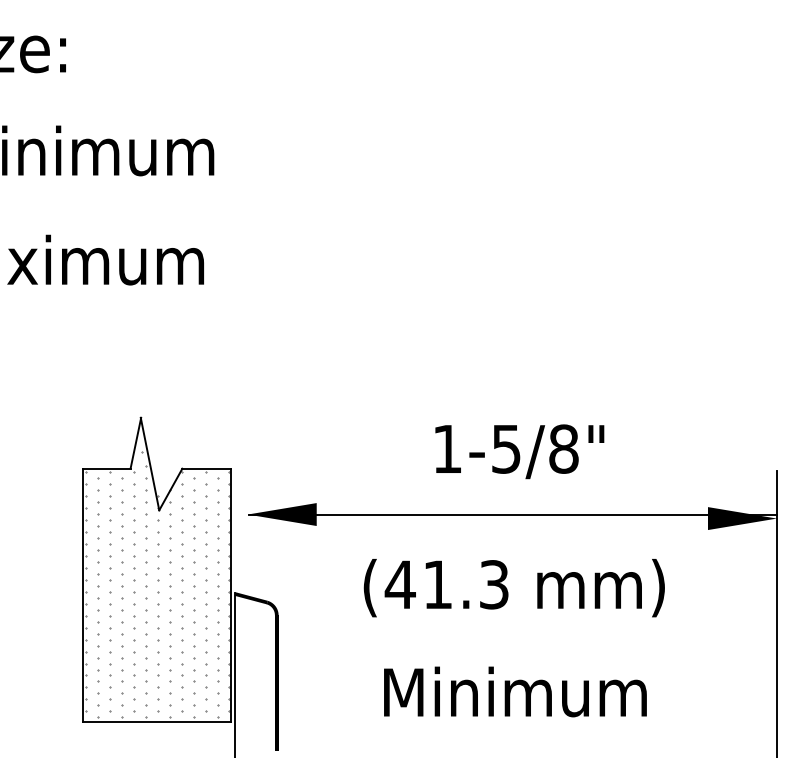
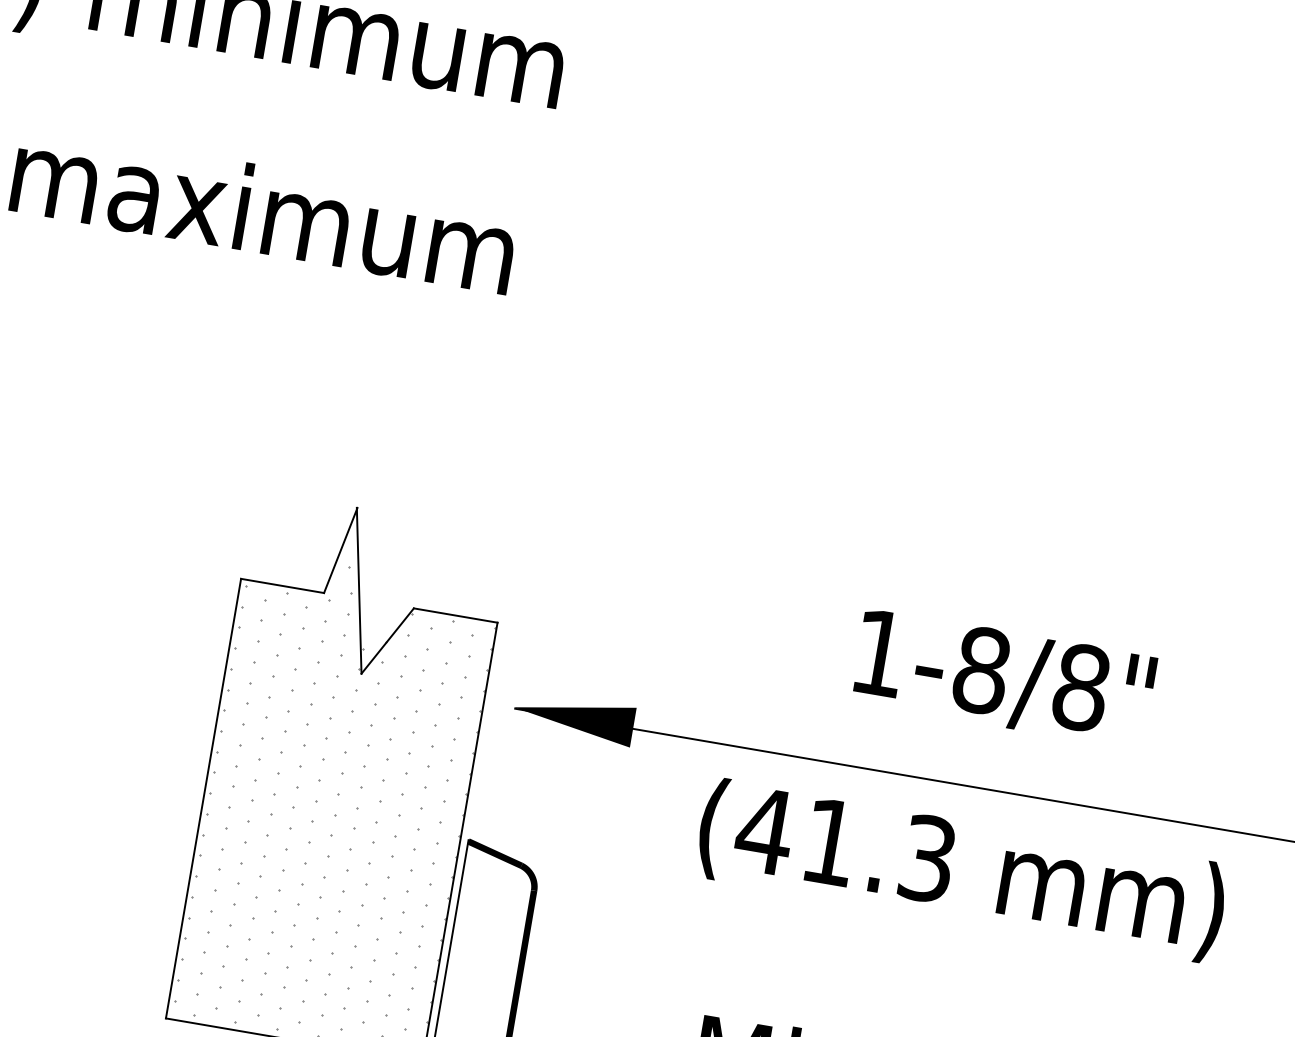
text: (506, 448) -> (982, 669), 1-5/8" -> 1-8/8"
text: (513, 588) -> (960, 870), moved

